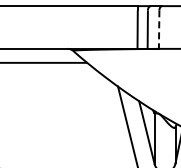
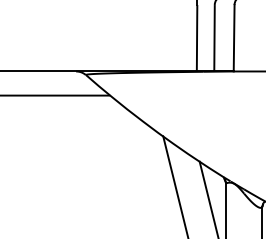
line: (159, 30) -> (234, 39), dashed -> solid

